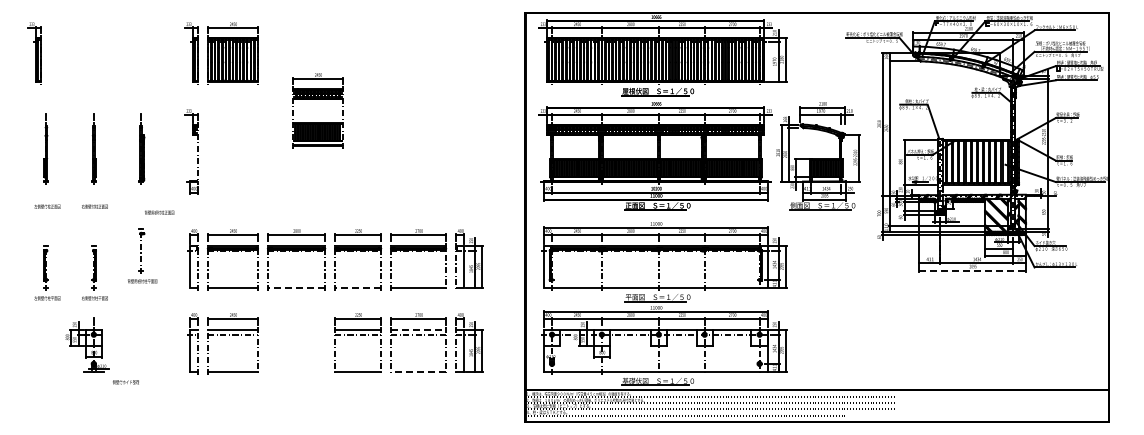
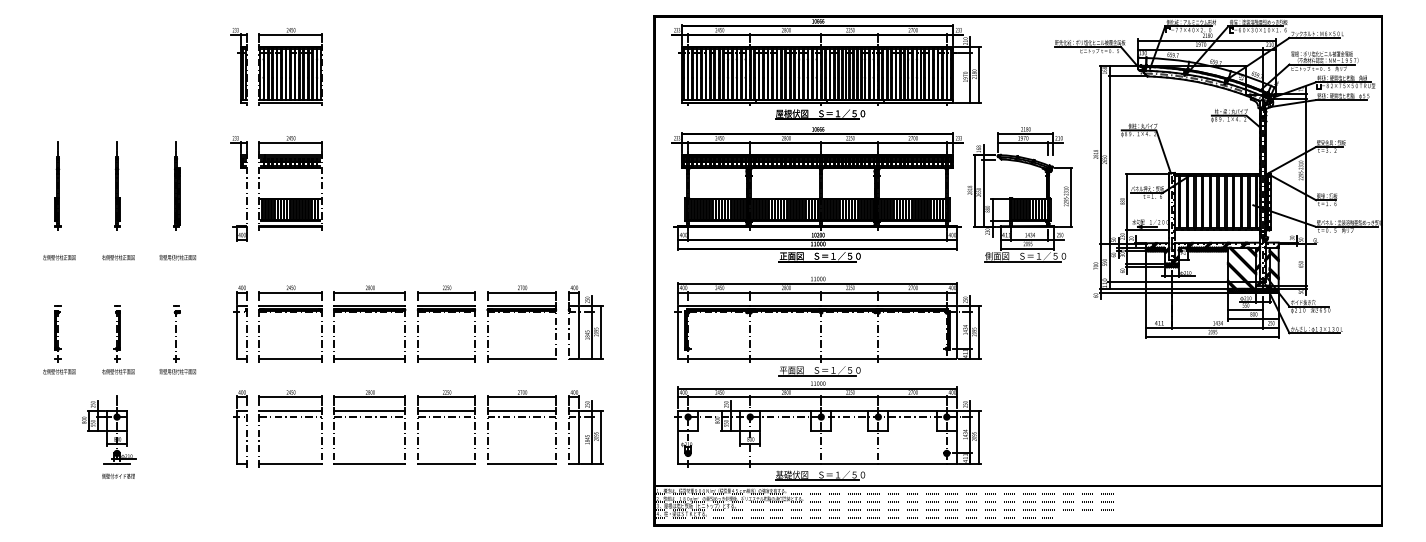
part: (34, 53) -> (43, 66), removed
part: (317, 99) -> (289, 168), moved
text: (159, 212) -> (177, 257), moved
part: (142, 255) -> (177, 339), moved
line: (973, 270) -> (1213, 337), dashed -> solid
line: (296, 288) -> (369, 359), dashed -> solid
line: (358, 288) -> (446, 359), dashed -> solid
line: (419, 329) -> (522, 410), dashed -> solid
part: (296, 335) -> (369, 418), added
line: (418, 372) -> (521, 464), dashed -> solid
text: (125, 382) -> (117, 476), moved

